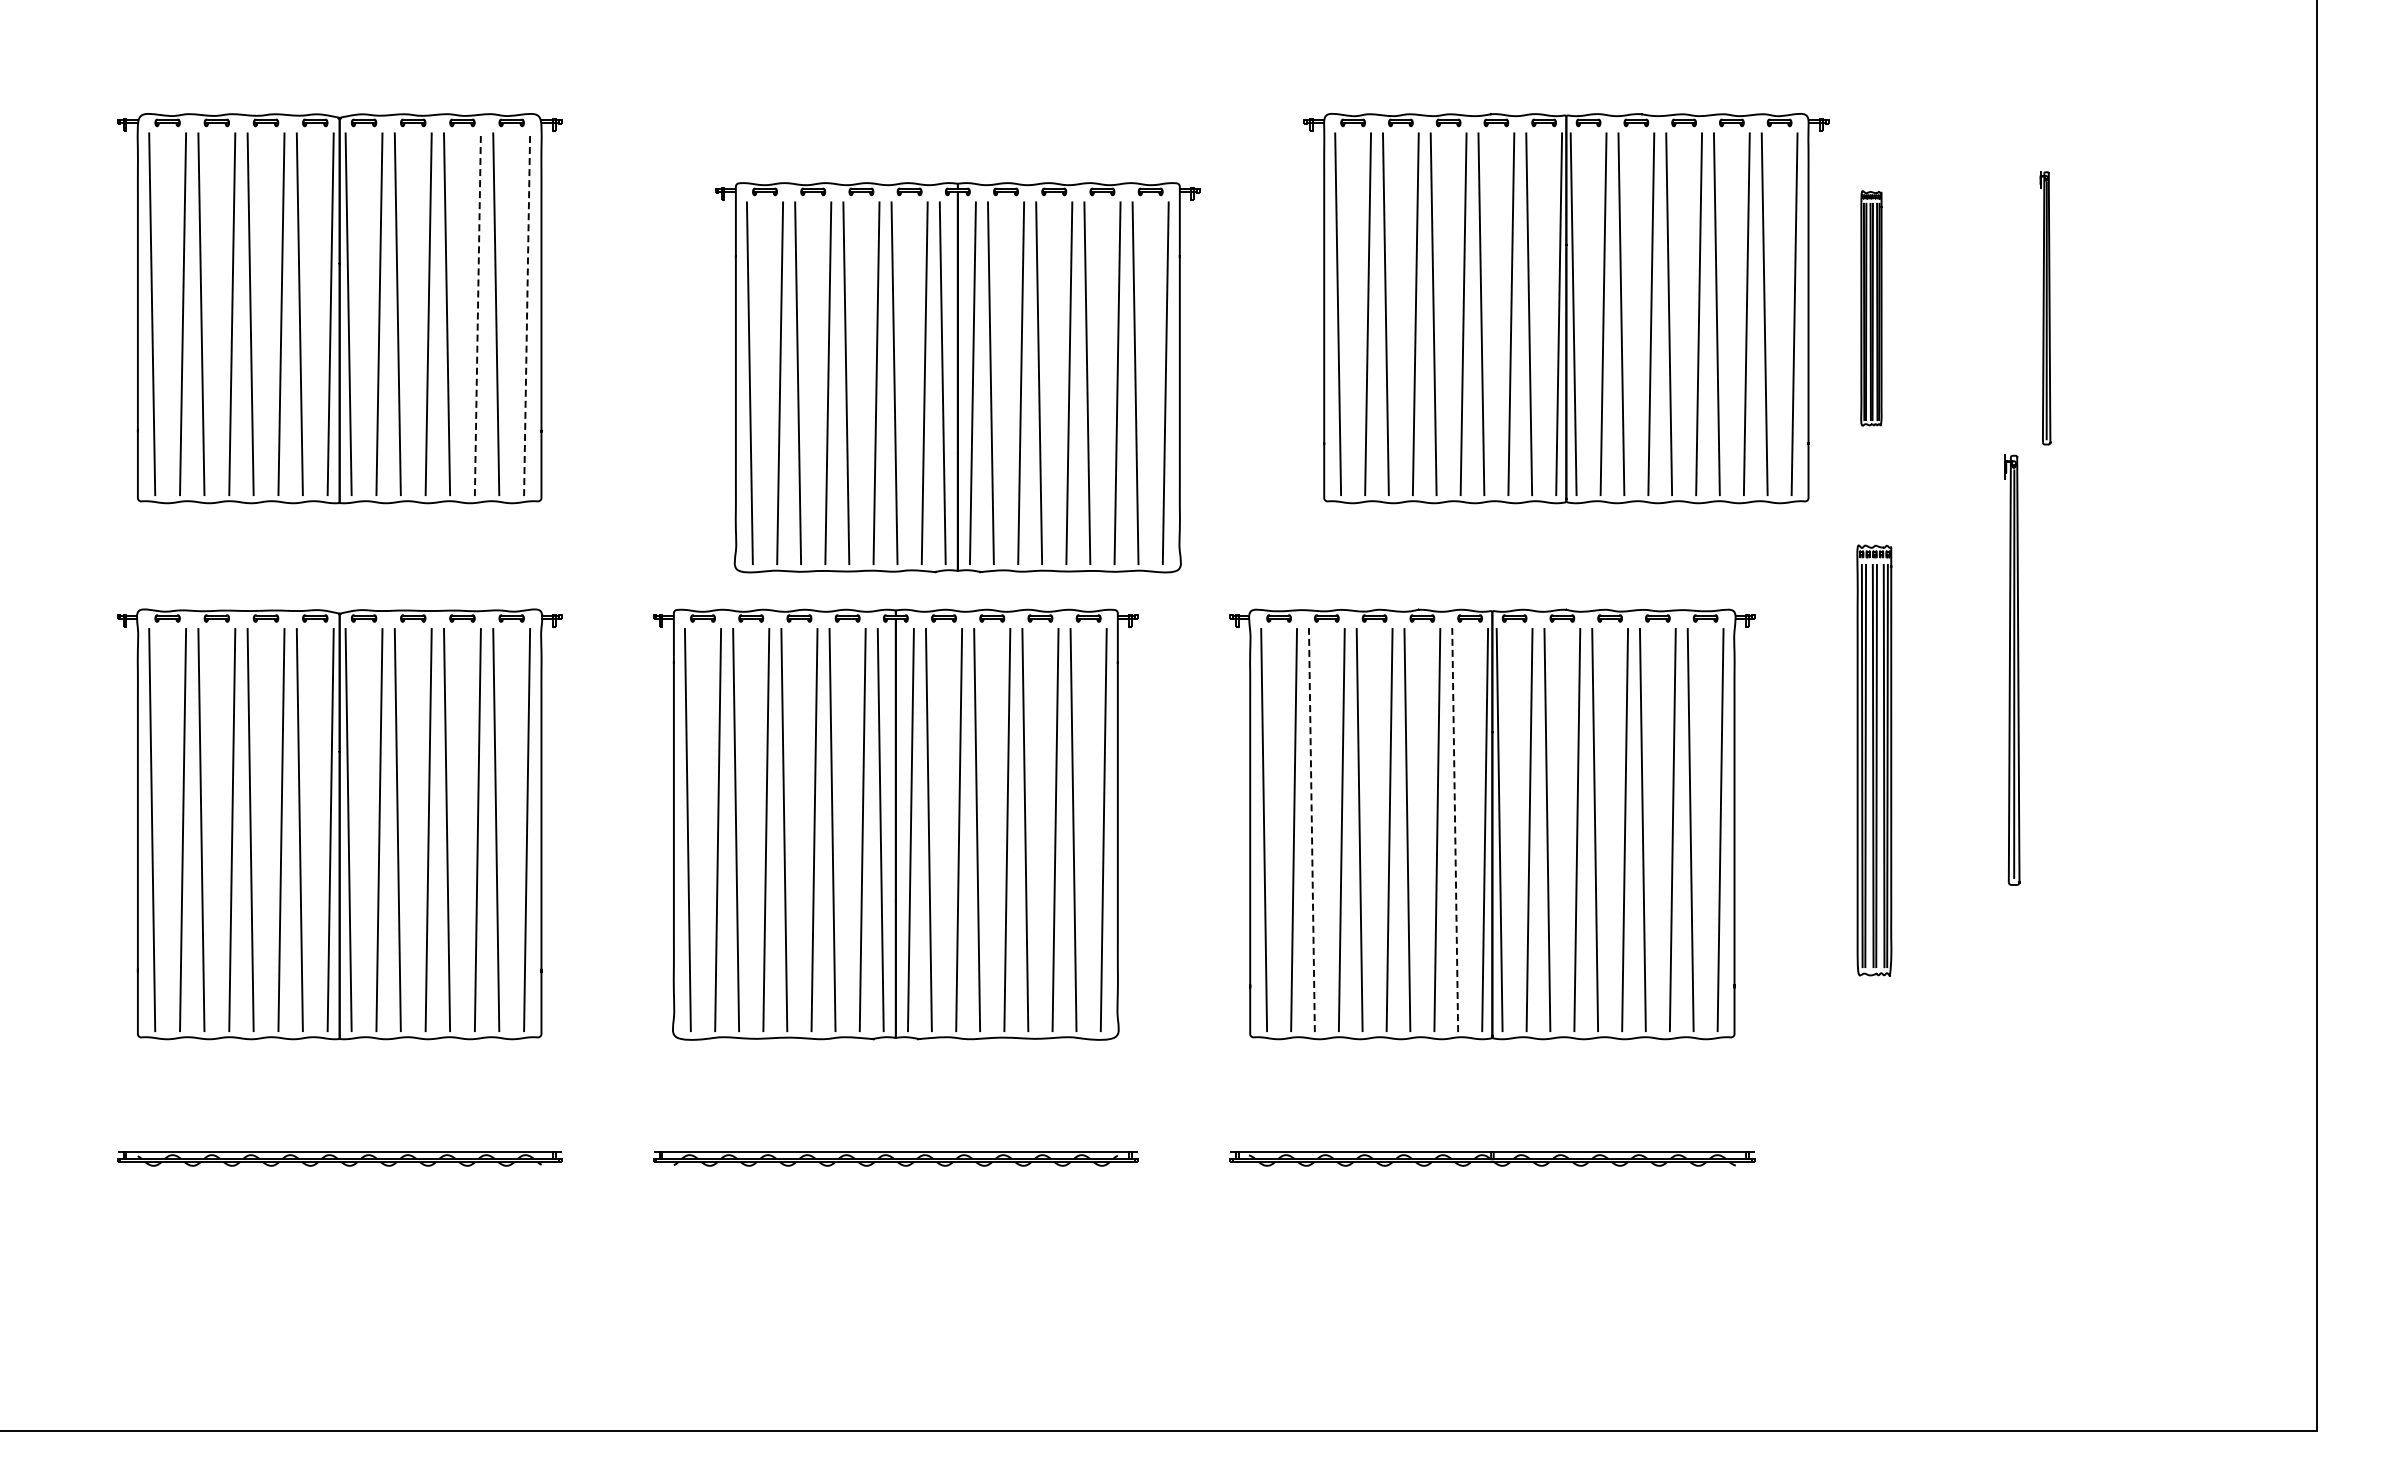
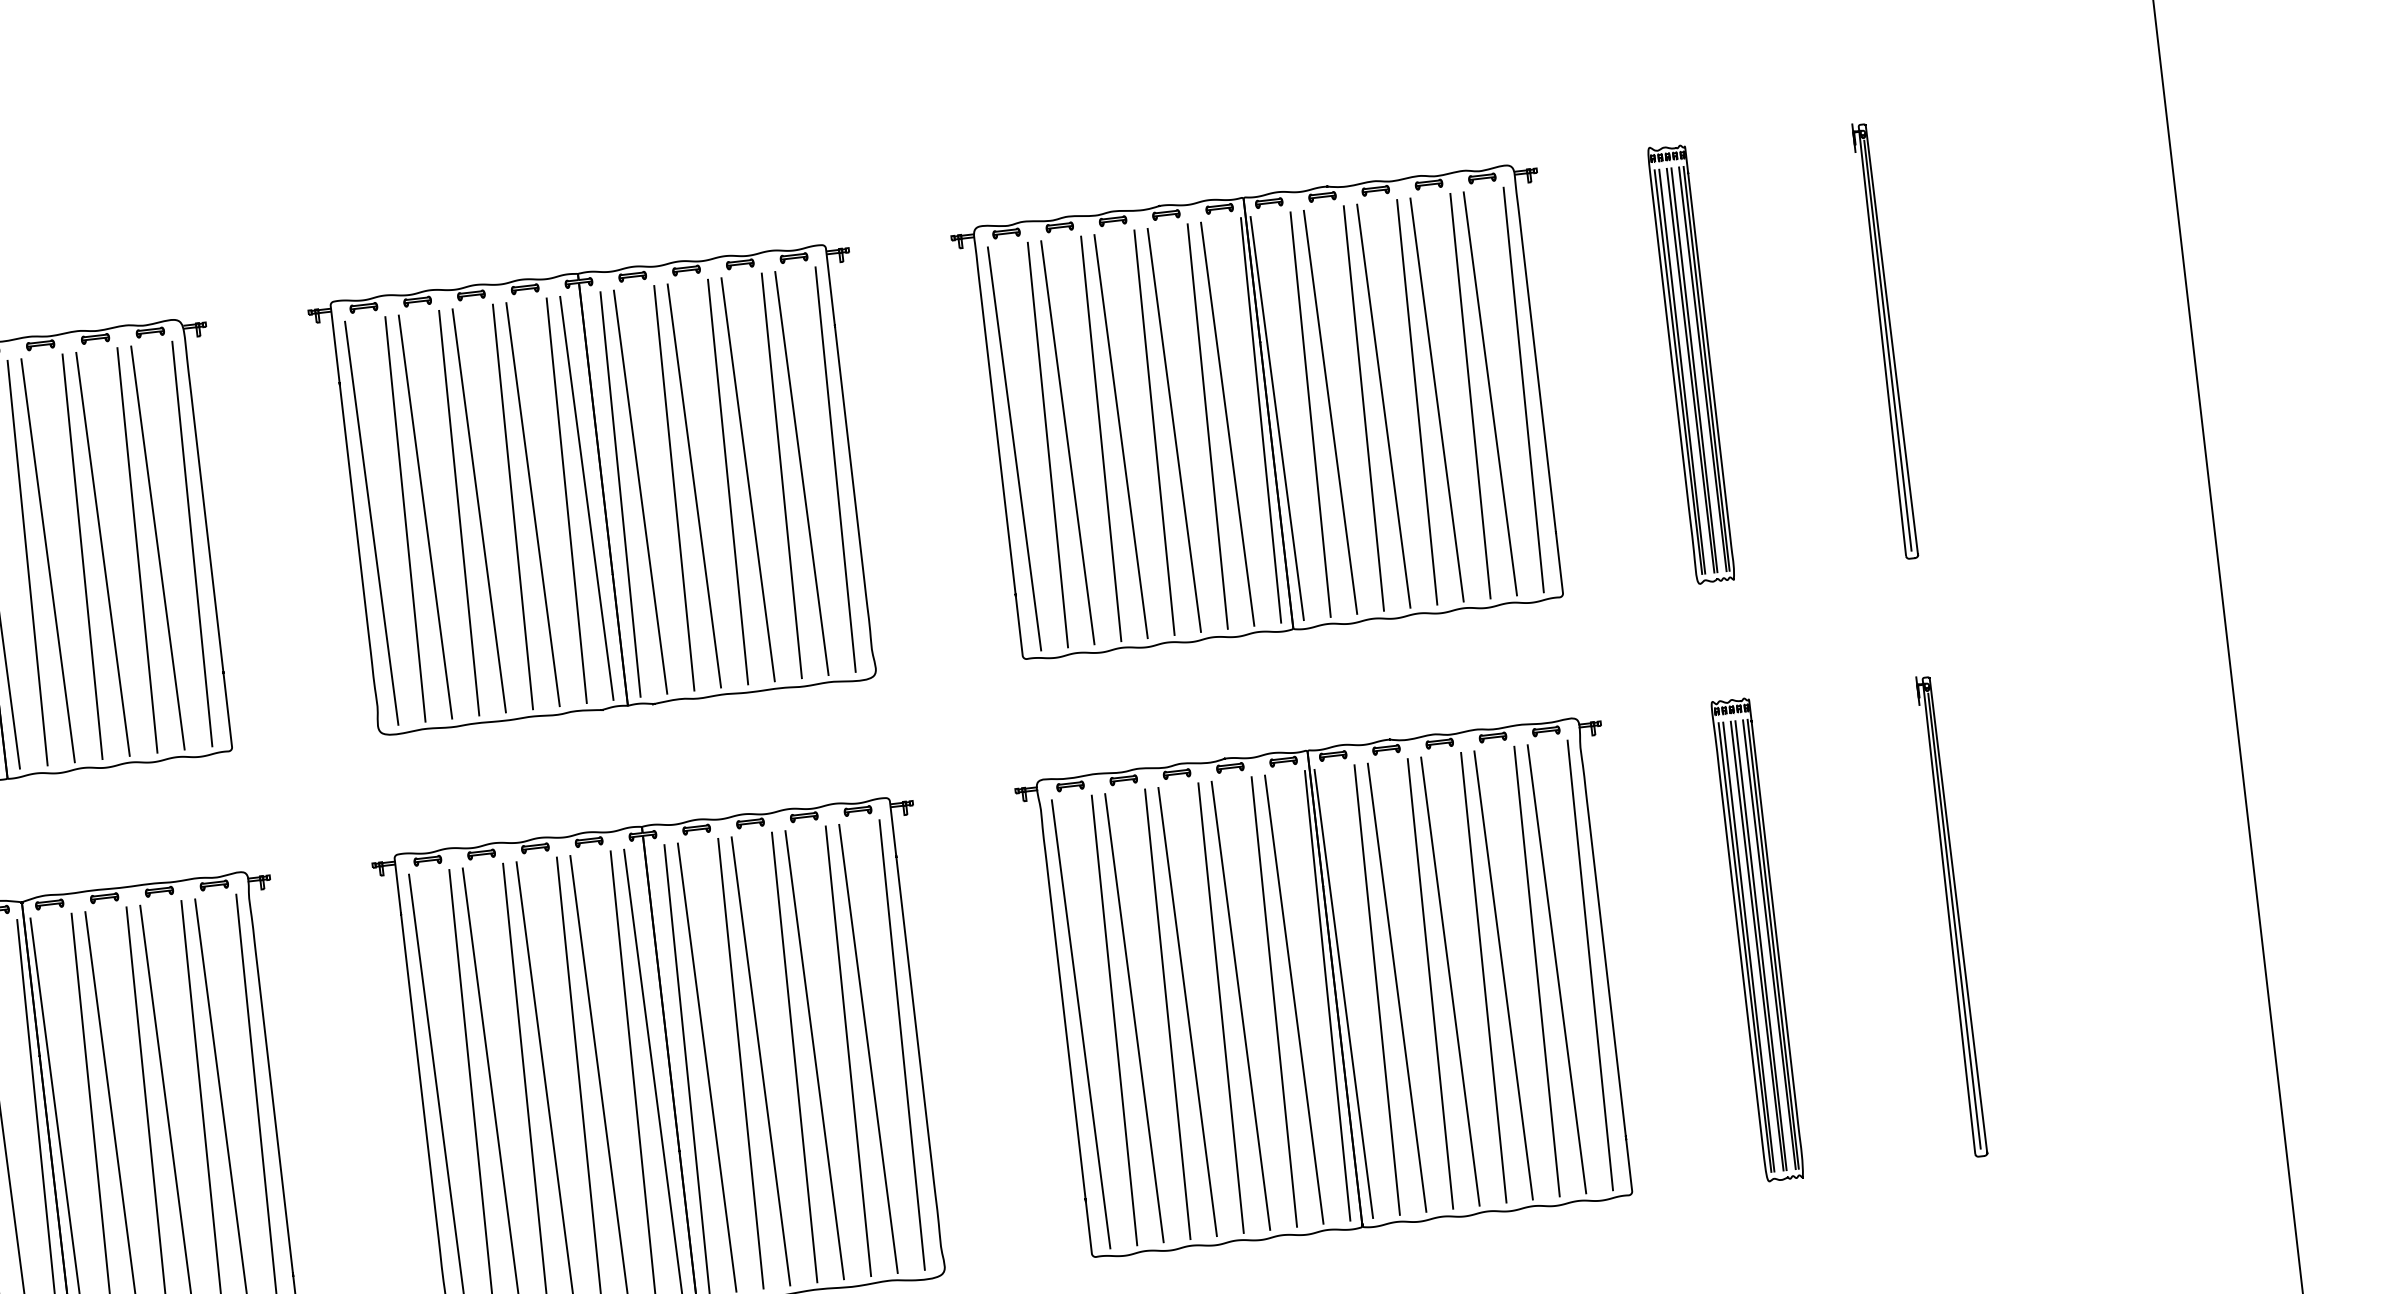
part: (2045, 307) -> (1885, 340), size x1.43
part: (1566, 308) -> (1268, 413), moved
part: (1871, 308) -> (1691, 364), size x1.67
line: (477, 314) -> (137, 550), dashed -> solid
line: (527, 314) -> (192, 544), dashed -> solid
part: (957, 377) -> (602, 490), moved
part: (2012, 669) -> (1951, 916), moved
part: (1874, 760) -> (1757, 939), moved
line: (1311, 829) -> (1133, 1017), dashed -> solid
line: (1455, 829) -> (1294, 998), dashed -> solid

